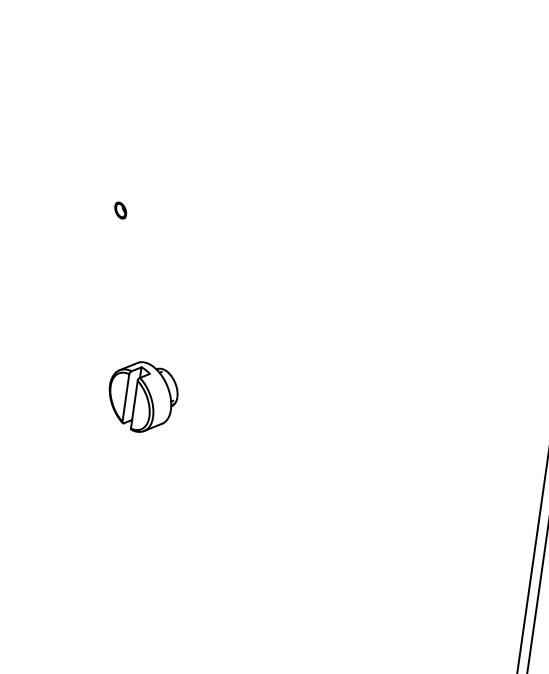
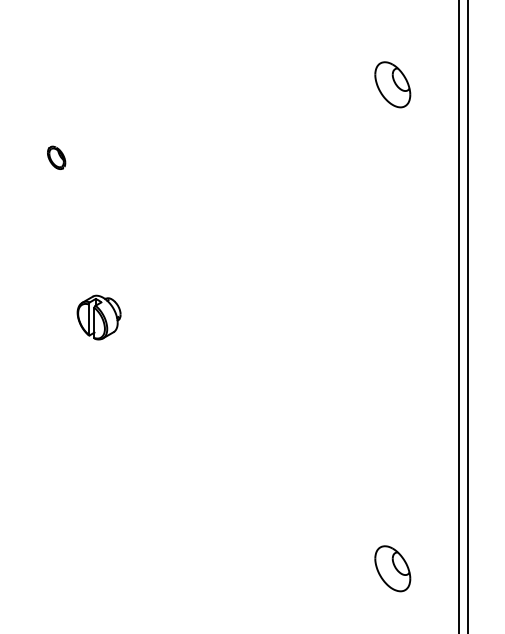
part: (510, 181) -> (392, 84), added
part: (120, 210) -> (56, 157), size x1.67
part: (142, 397) -> (98, 317), size x0.71

